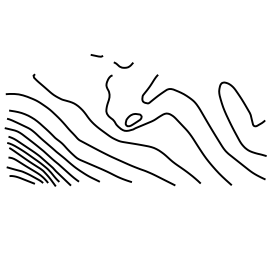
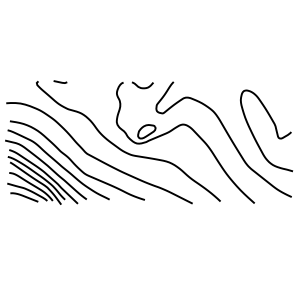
line: (96, 55) -> (60, 81), moved
curve: (123, 67) -> (142, 87), moved

